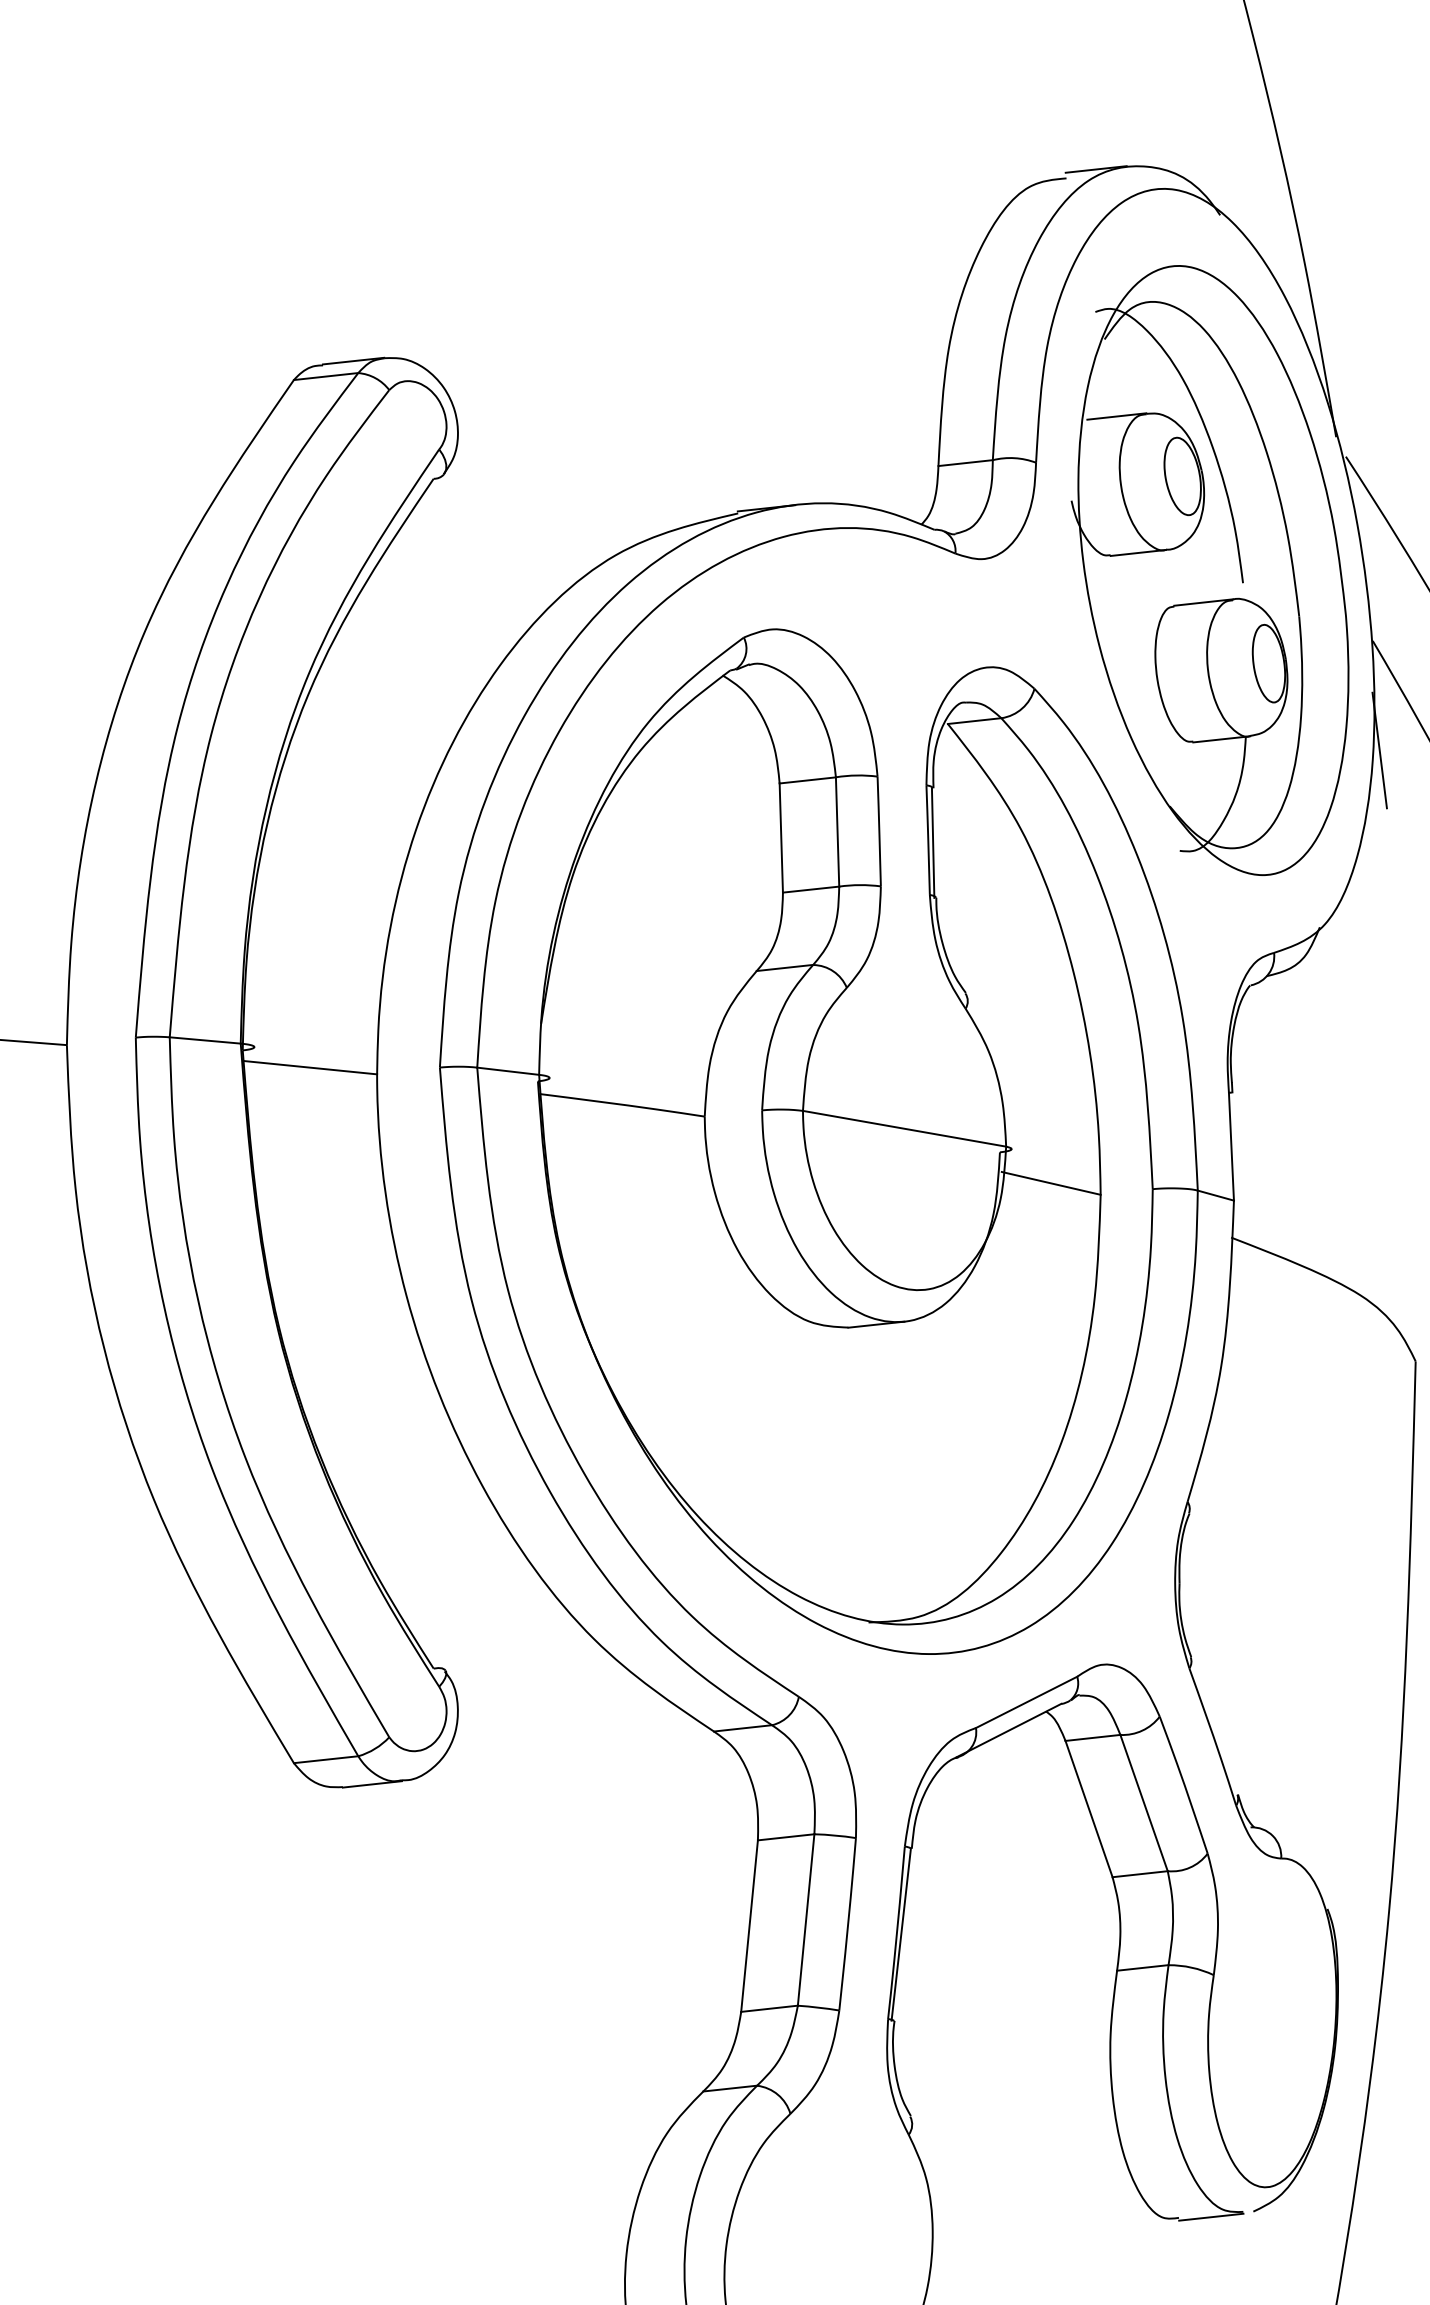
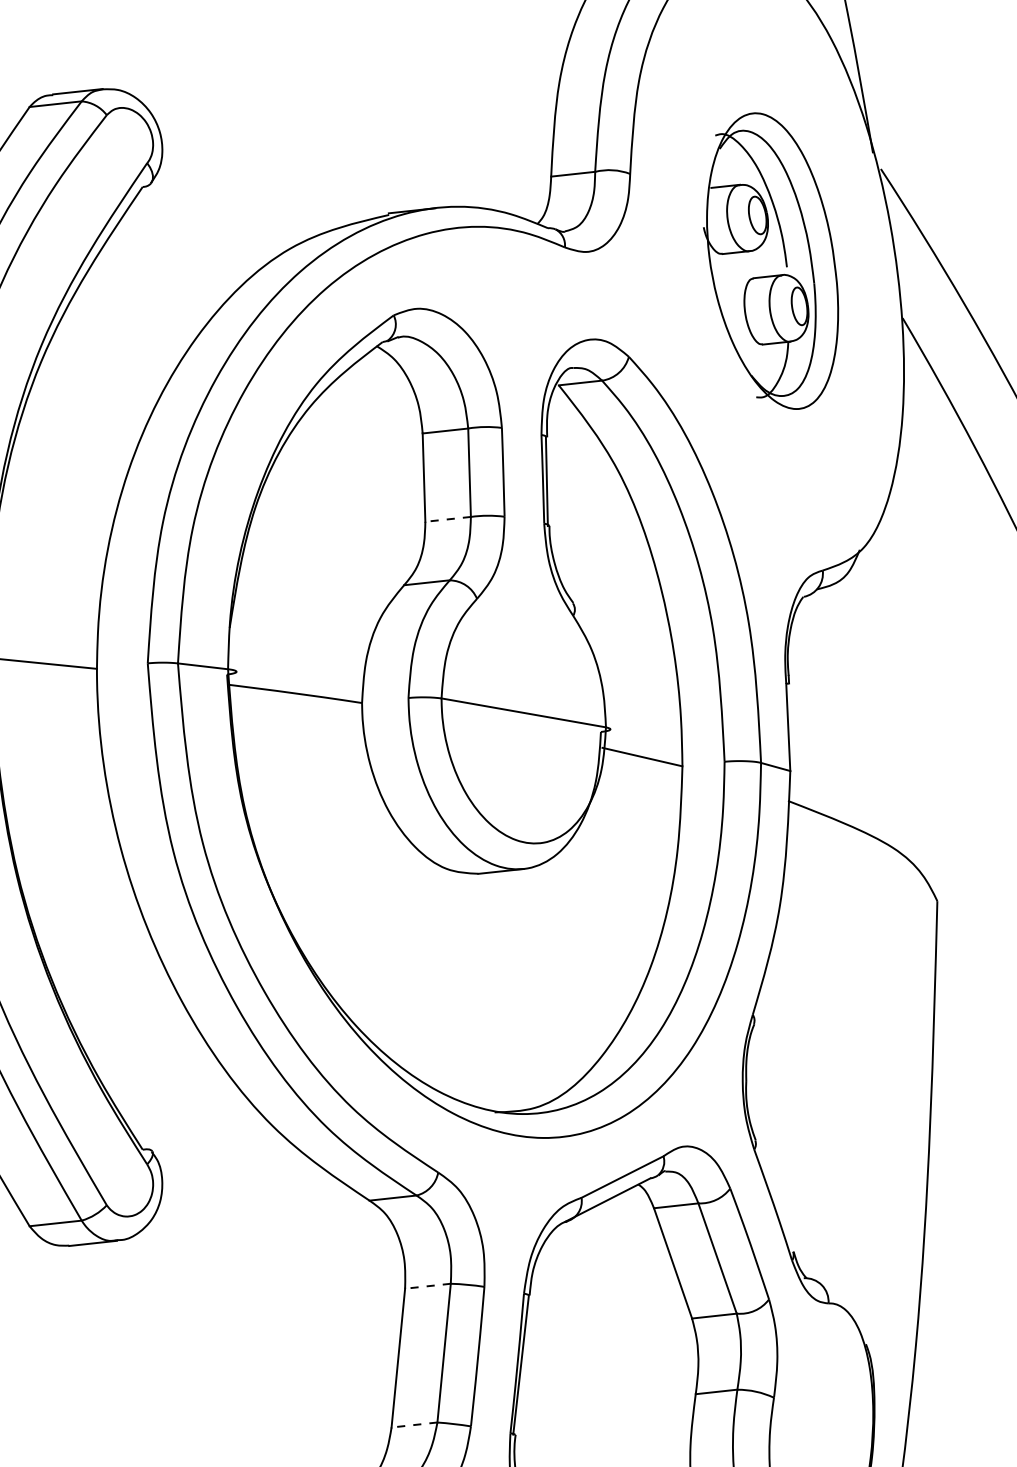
part: (1209, 570) -> (770, 261), size x0.6
line: (1379, 750) -> (908, 406), removed
line: (810, 889) -> (447, 519), solid -> dashed
line: (785, 1837) -> (427, 1286), solid -> dashed
line: (769, 2008) -> (414, 1424), solid -> dashed

